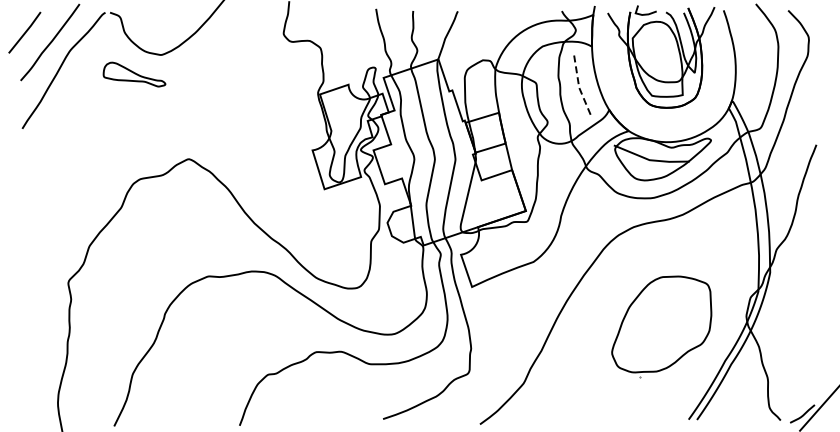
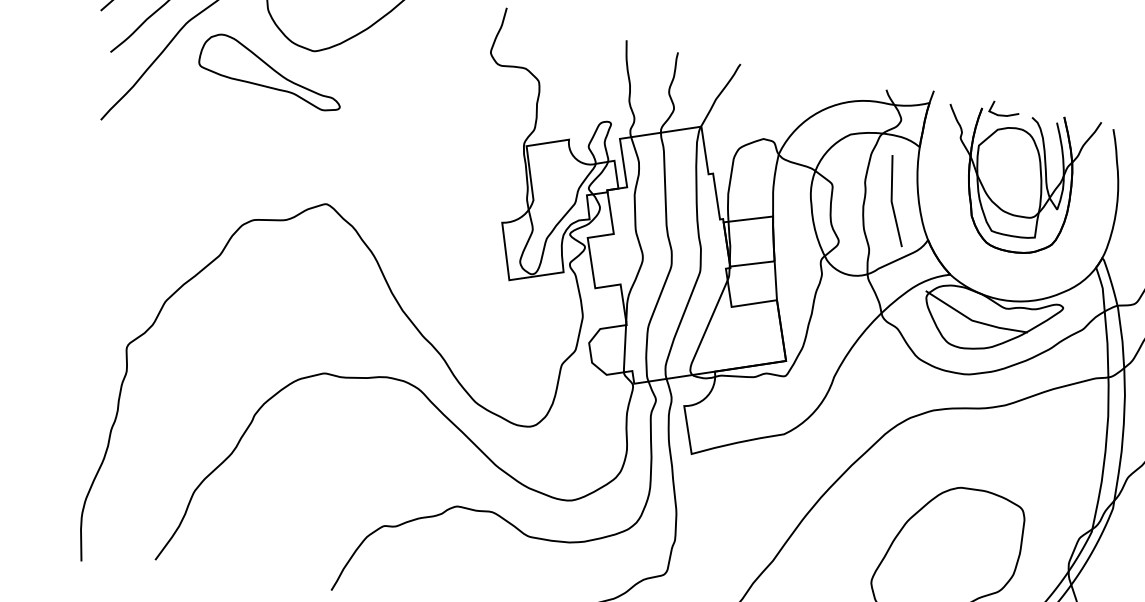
part: (134, 74) -> (271, 71), size x1.67
line: (579, 87) -> (892, 201), dashed -> solid

